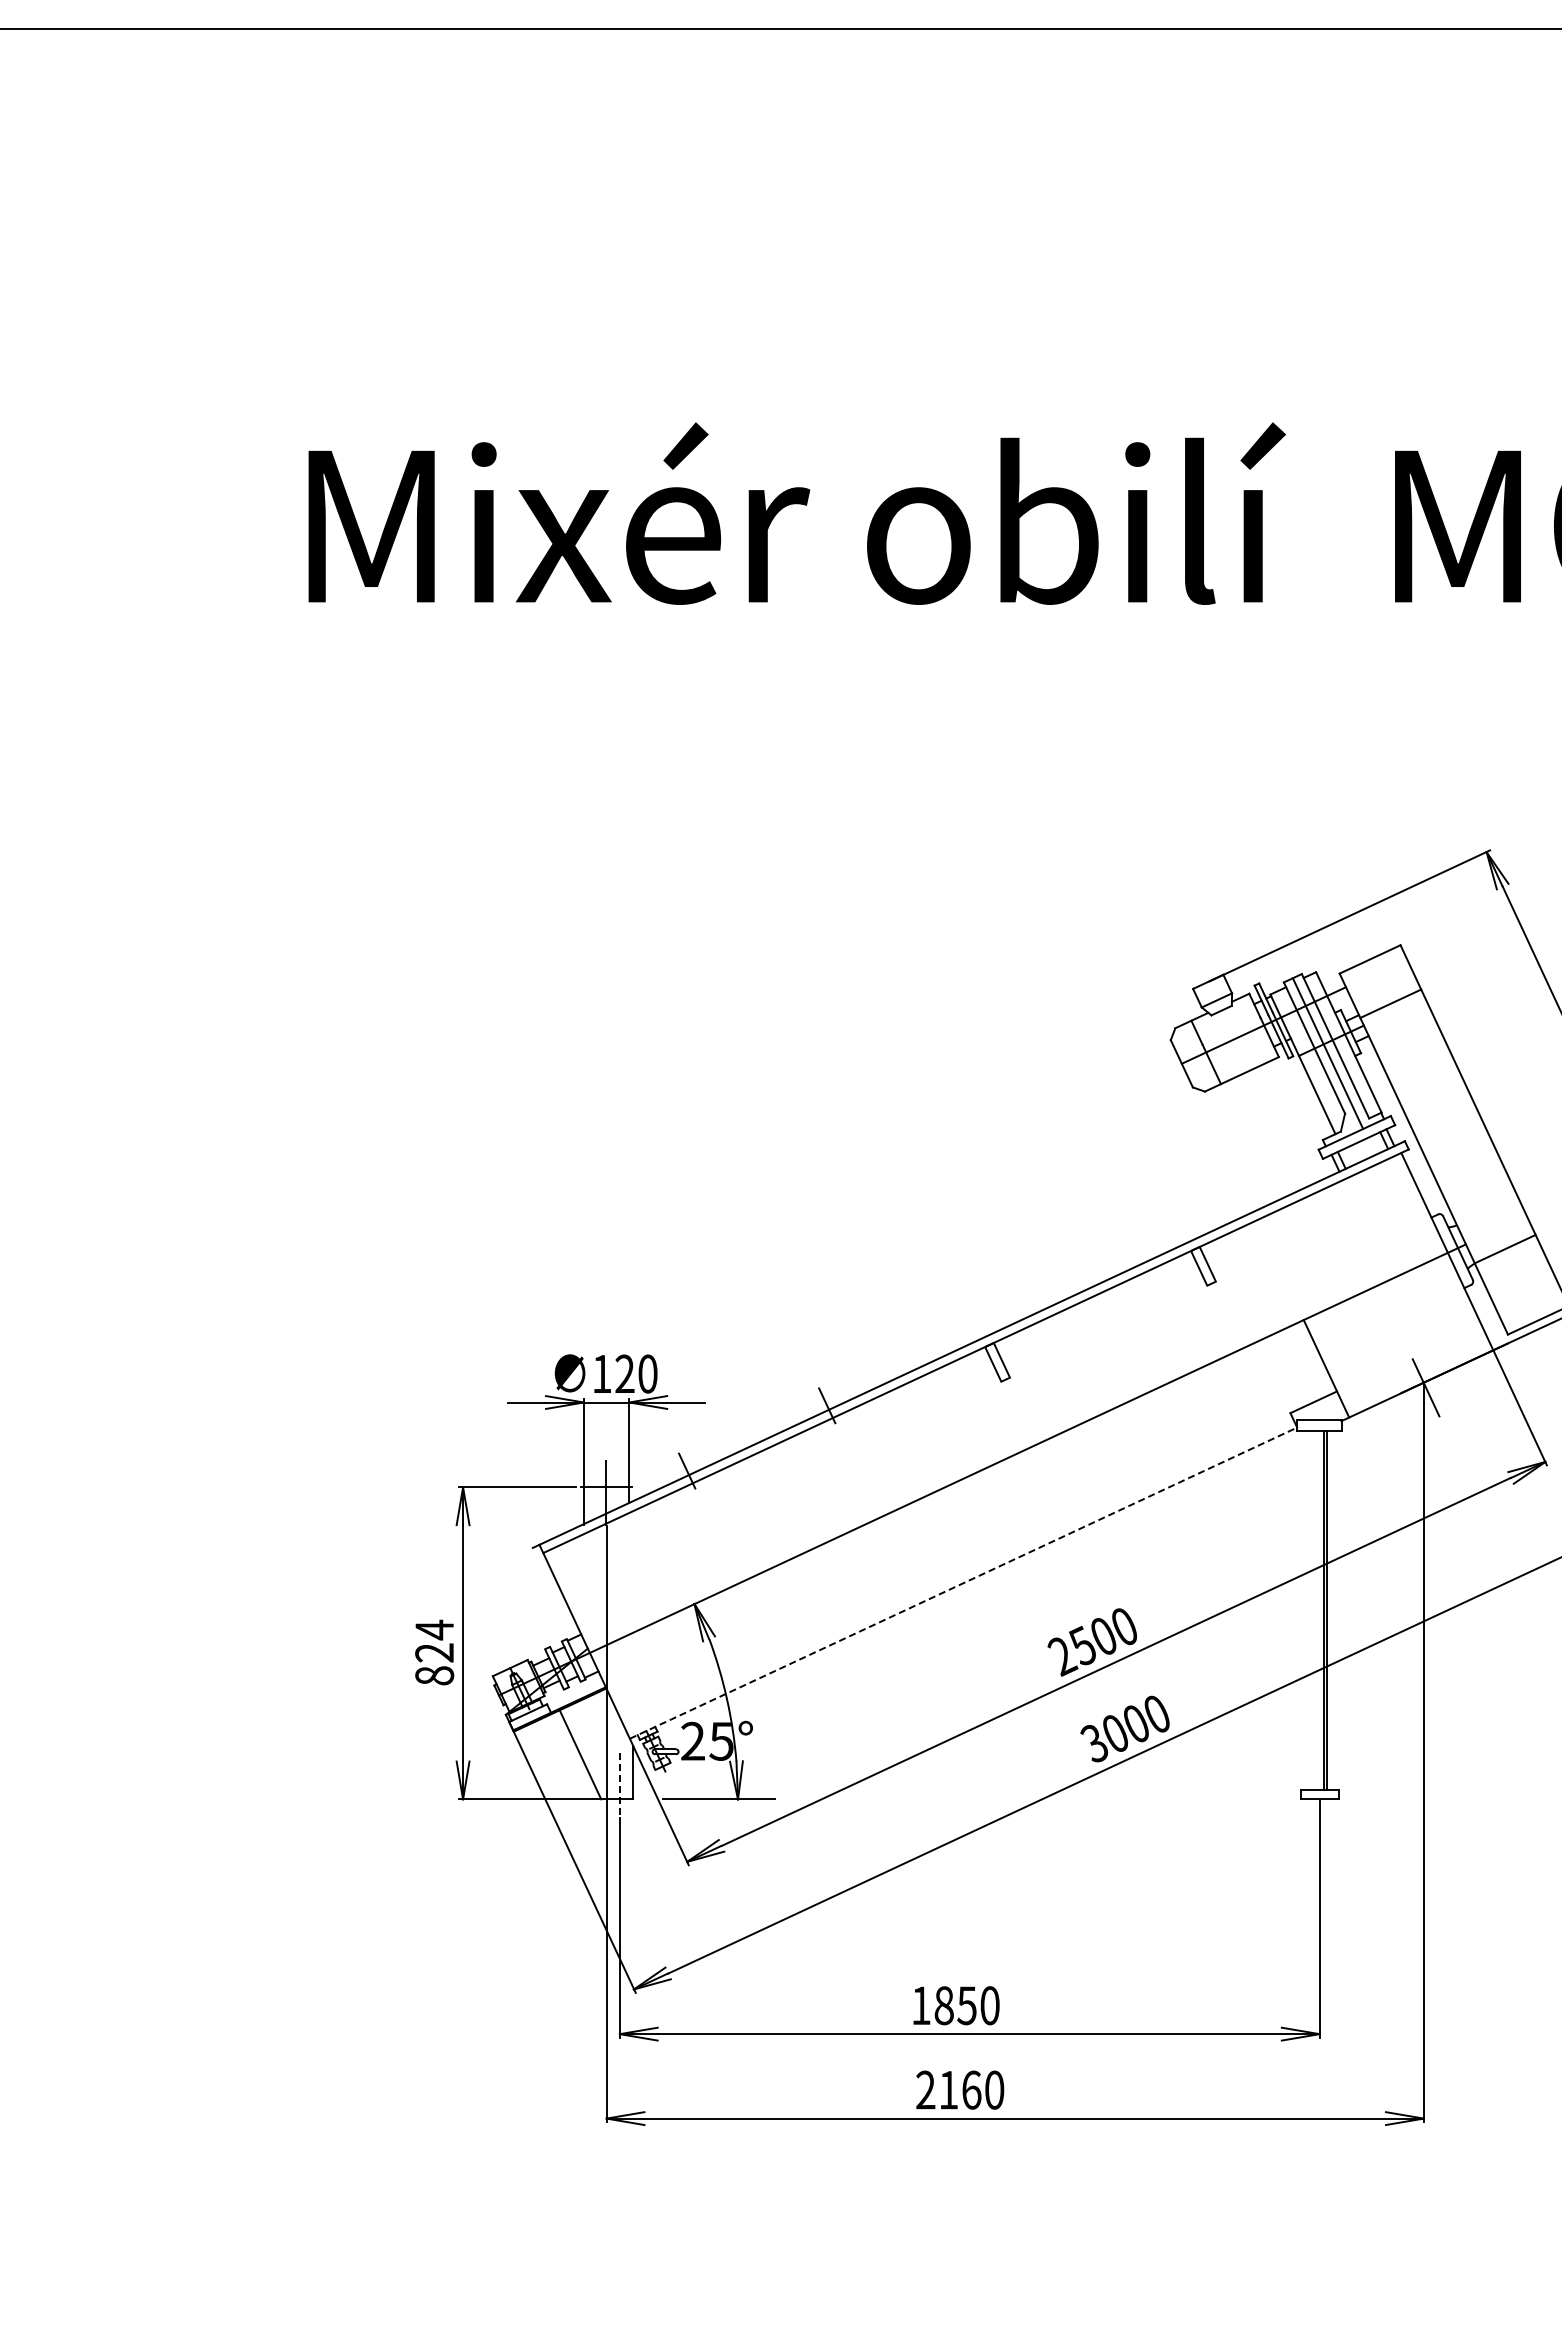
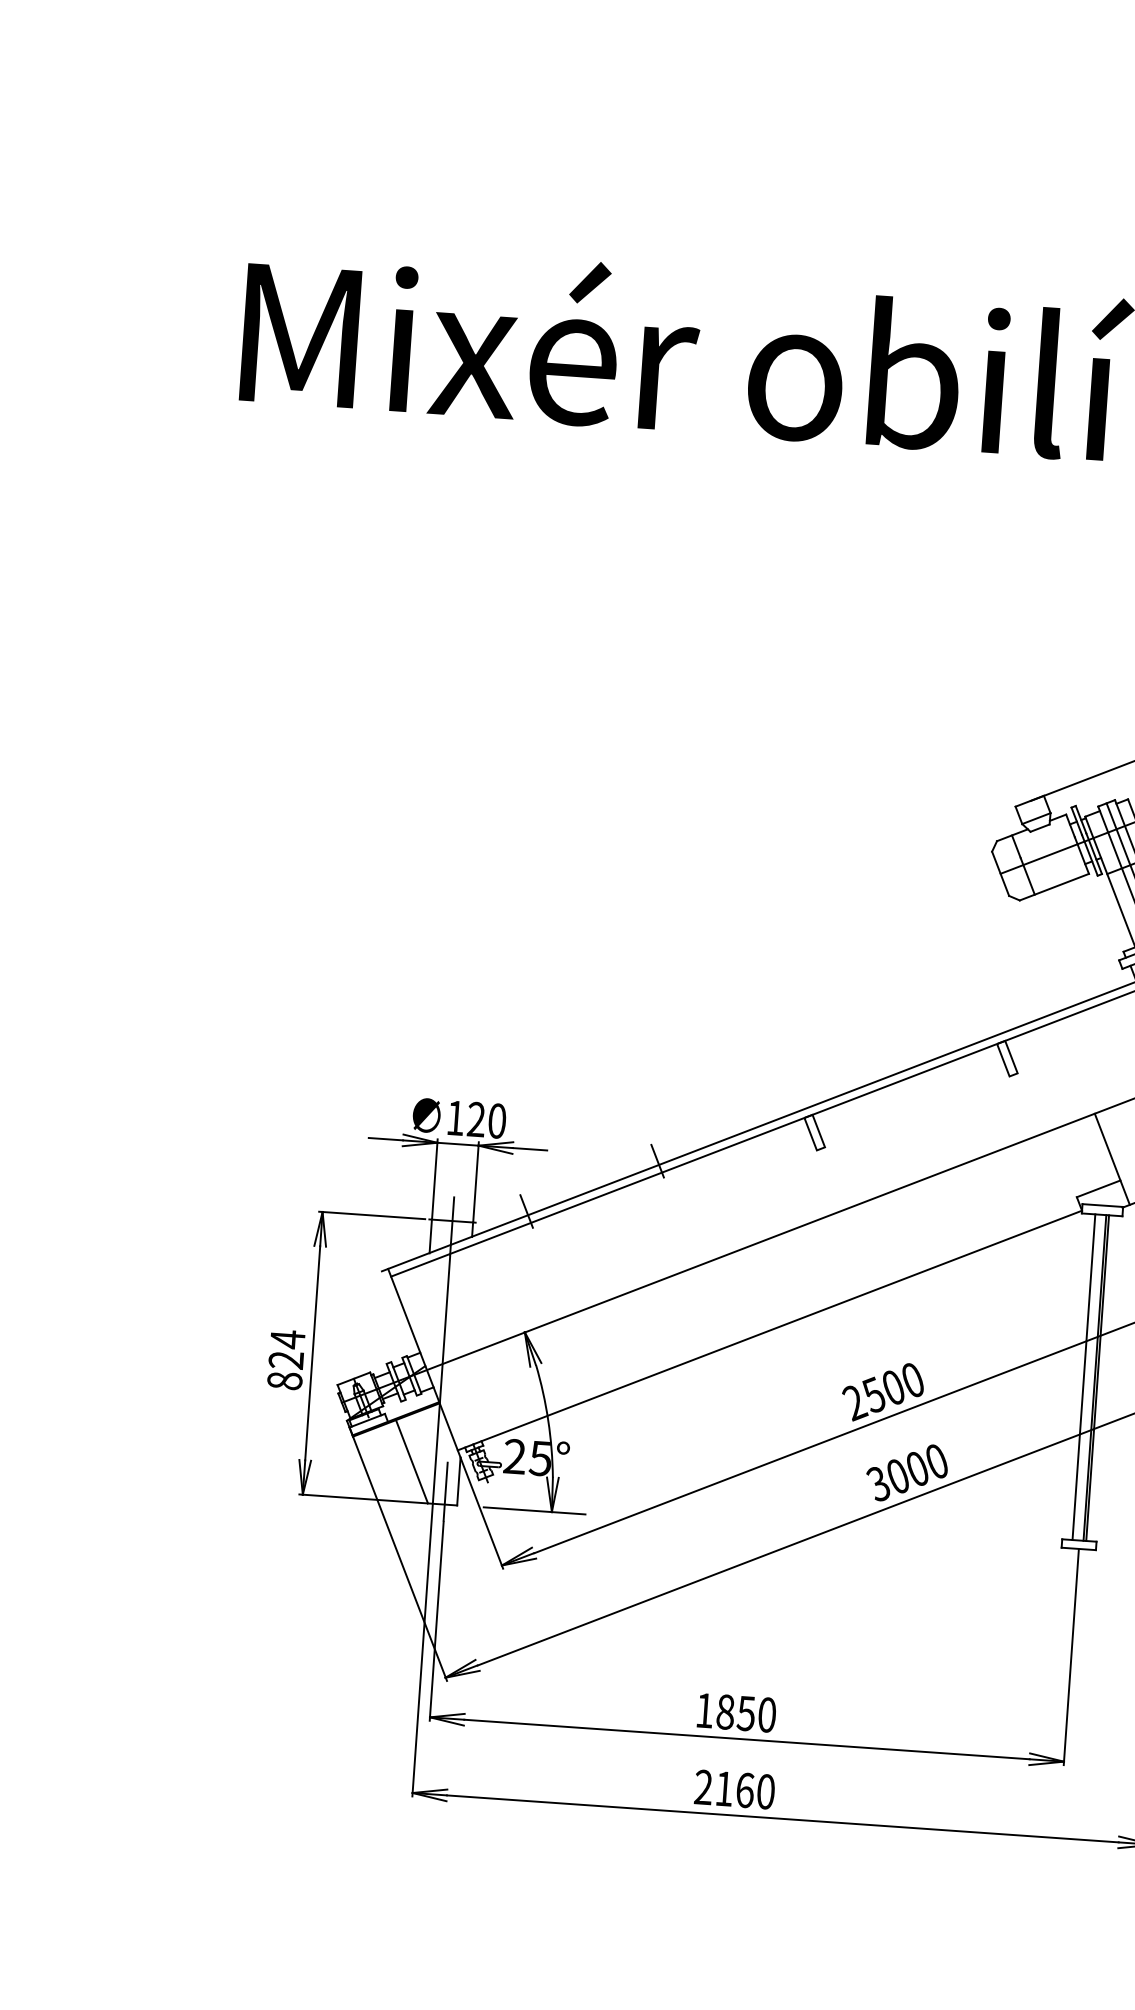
line: (963, 1582) -> (769, 1329), dashed -> solid
line: (1312, 1610) -> (1084, 1377), added
line: (619, 1785) -> (445, 1492), dashed -> solid

